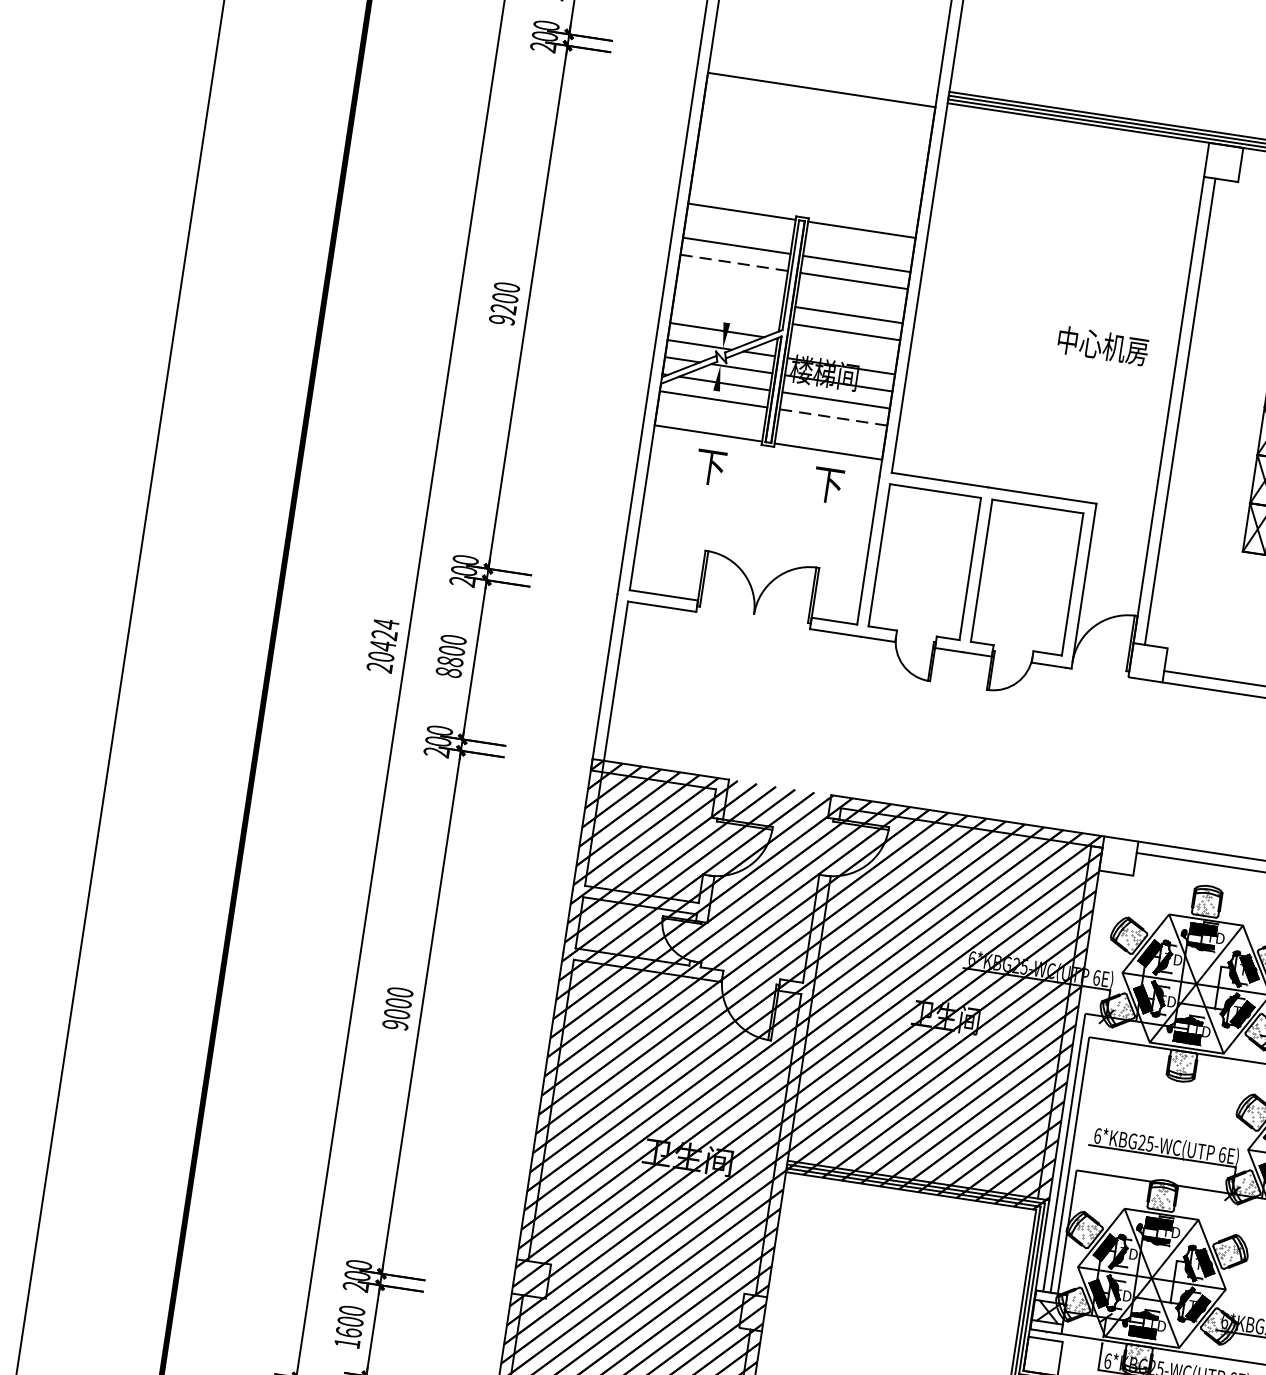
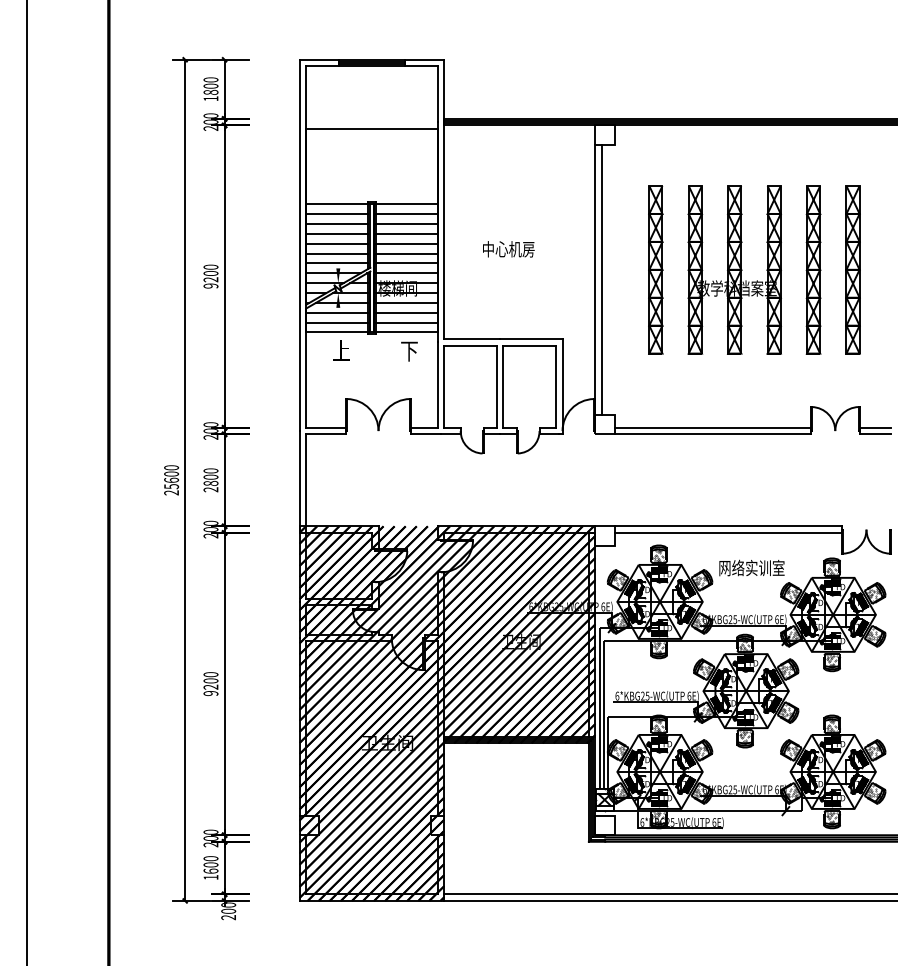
line: (739, 229) -> (337, 214), added
line: (859, 247) -> (406, 214), added
line: (734, 262) -> (337, 233), dashed -> solid
line: (732, 279) -> (337, 243), added
line: (729, 296) -> (337, 253), added
line: (851, 297) -> (406, 243), added
line: (726, 314) -> (337, 263), added
text: (1102, 346) -> (508, 249), moved
line: (843, 349) -> (406, 273), added
line: (711, 416) -> (337, 322), added
line: (833, 416) -> (406, 312), dashed -> solid
line: (830, 434) -> (406, 322), added
text: (710, 465) -> (341, 350), 下 -> 上
text: (383, 640) -> (171, 477), 20424 -> 25600
text: (447, 671) -> (210, 489), 8800 -> 2800
text: (396, 1012) -> (210, 686), 9000 -> 9200

